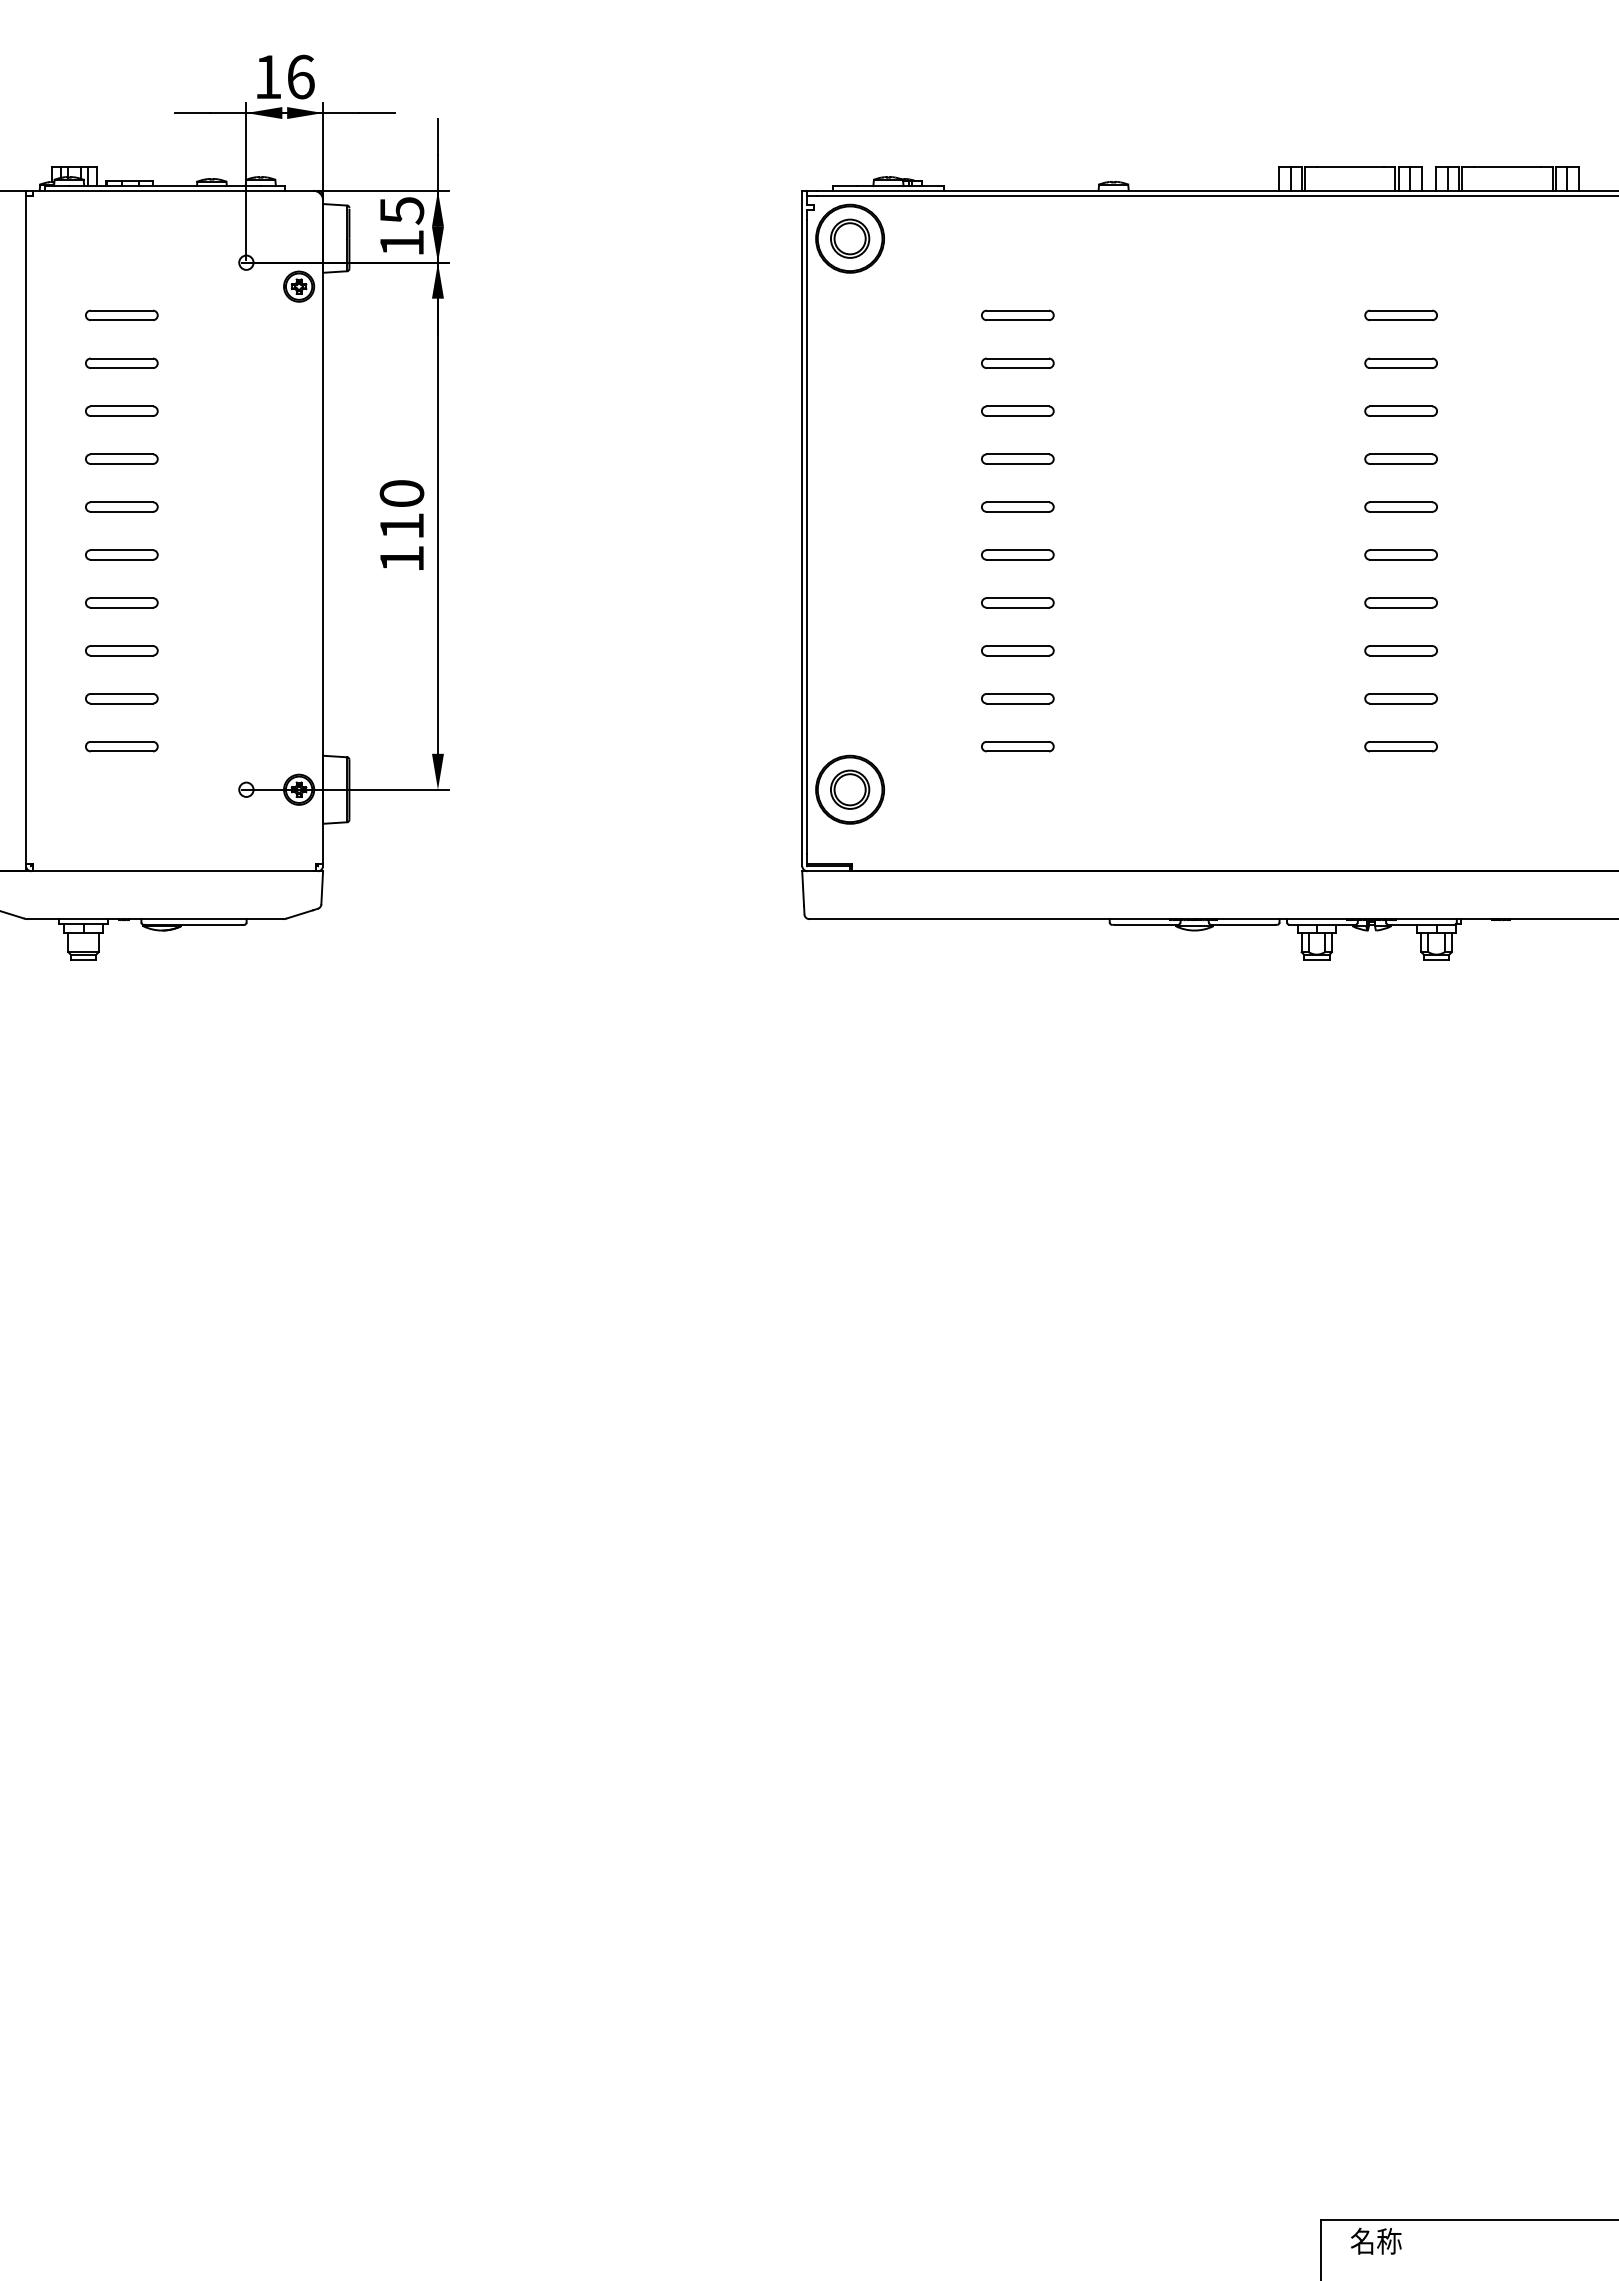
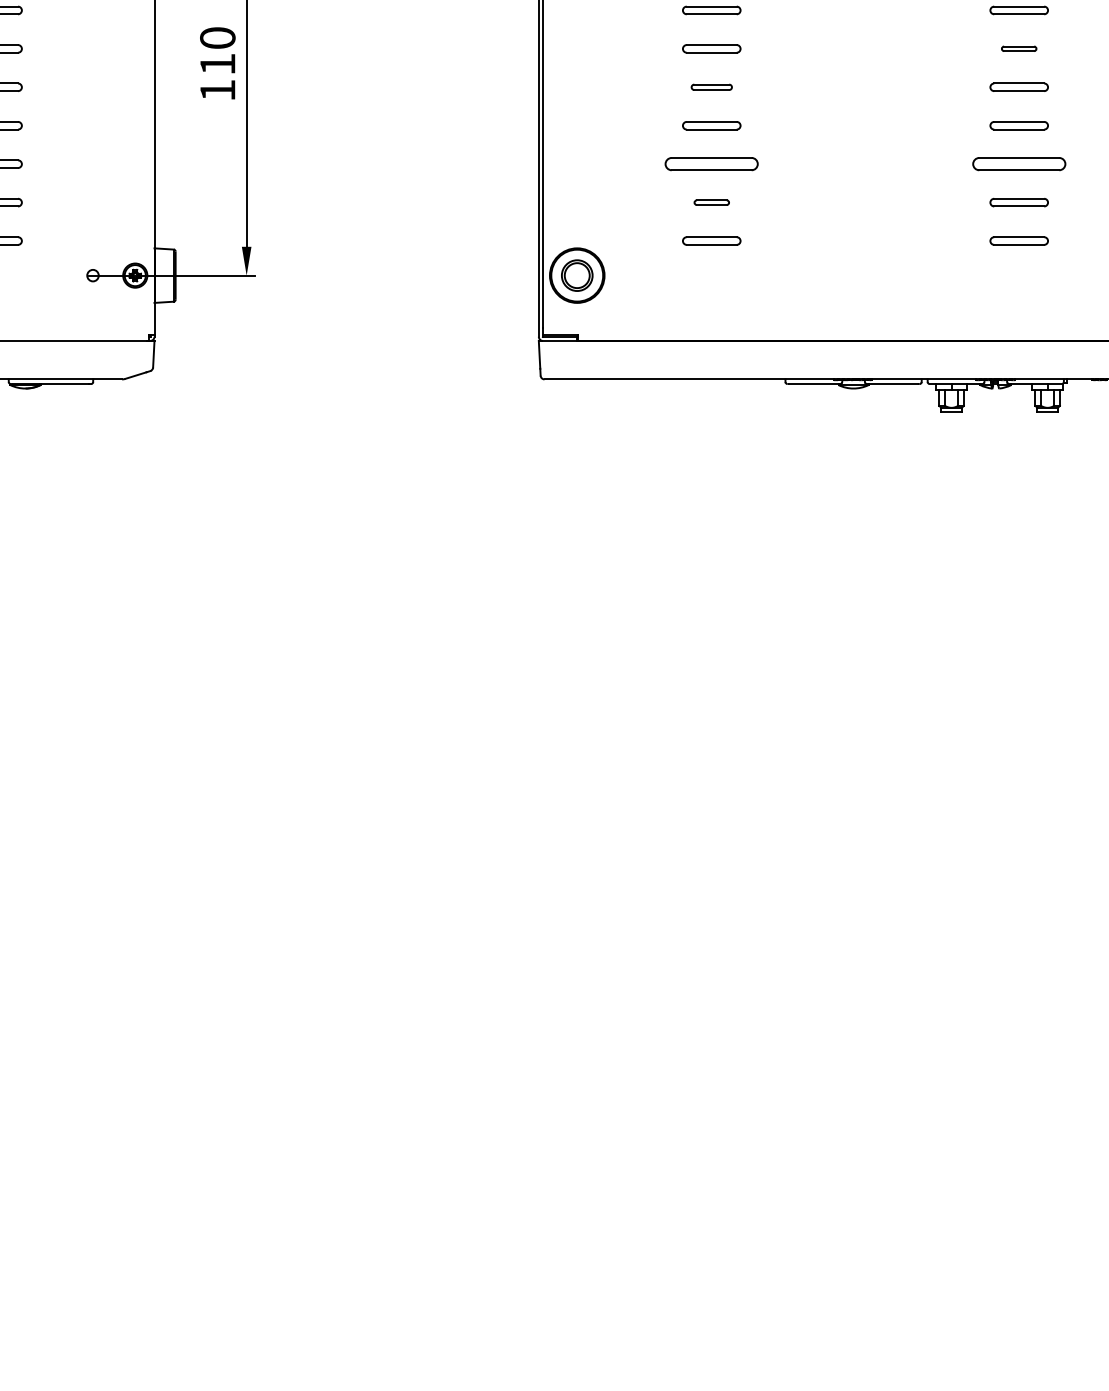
part: (1400, 506) -> (1018, 48), size x0.6
part: (1017, 554) -> (711, 86), size x0.7
part: (1017, 650) -> (711, 163), size x1.6
part: (1400, 650) -> (1018, 163), size x1.6
part: (1017, 698) -> (711, 202), size x0.6

